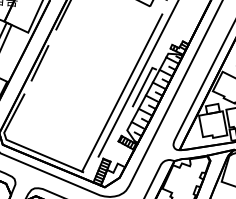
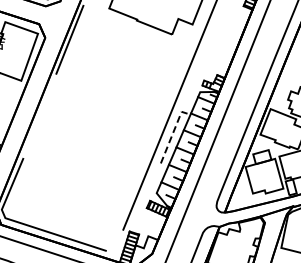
line: (40, 62) -> (39, 117), removed
line: (143, 84) -> (172, 133), solid -> dashed
line: (122, 92) -> (146, 146), removed

